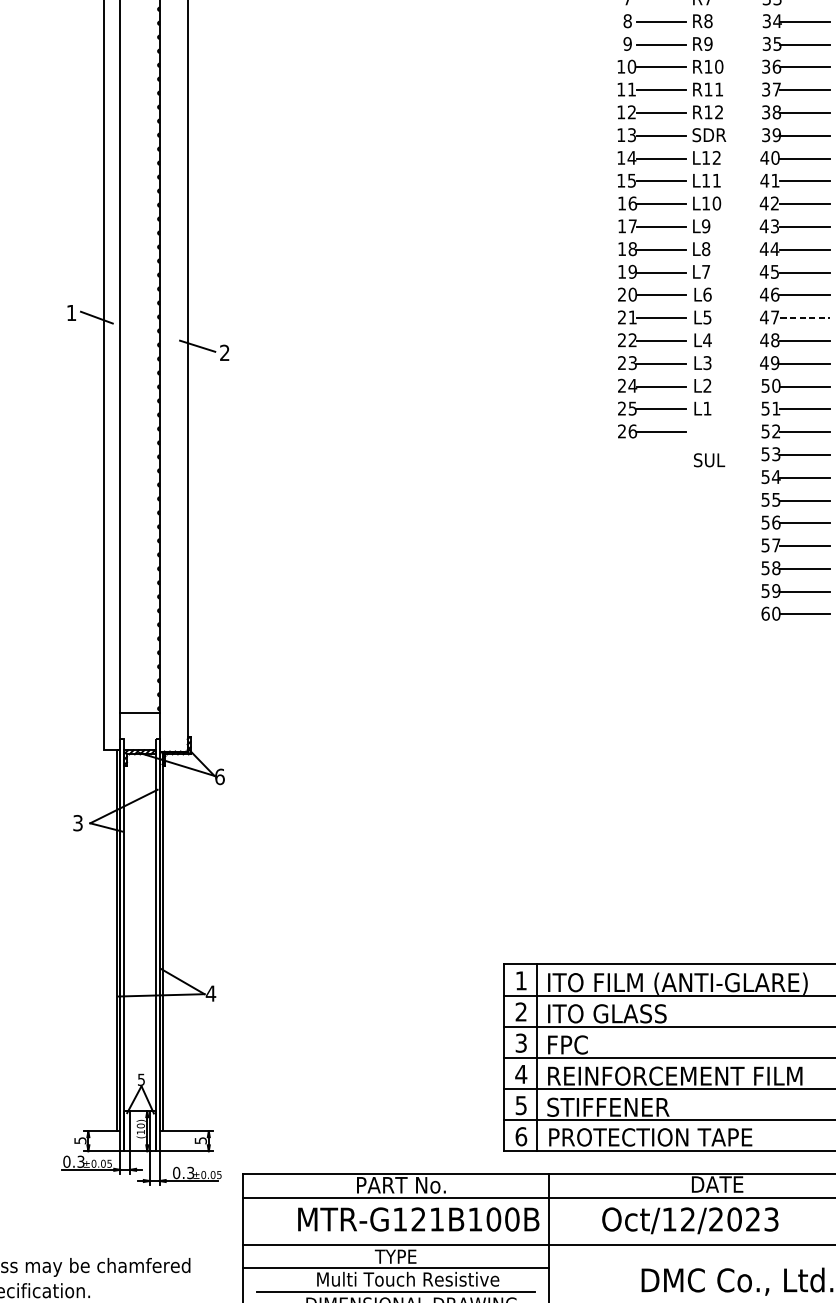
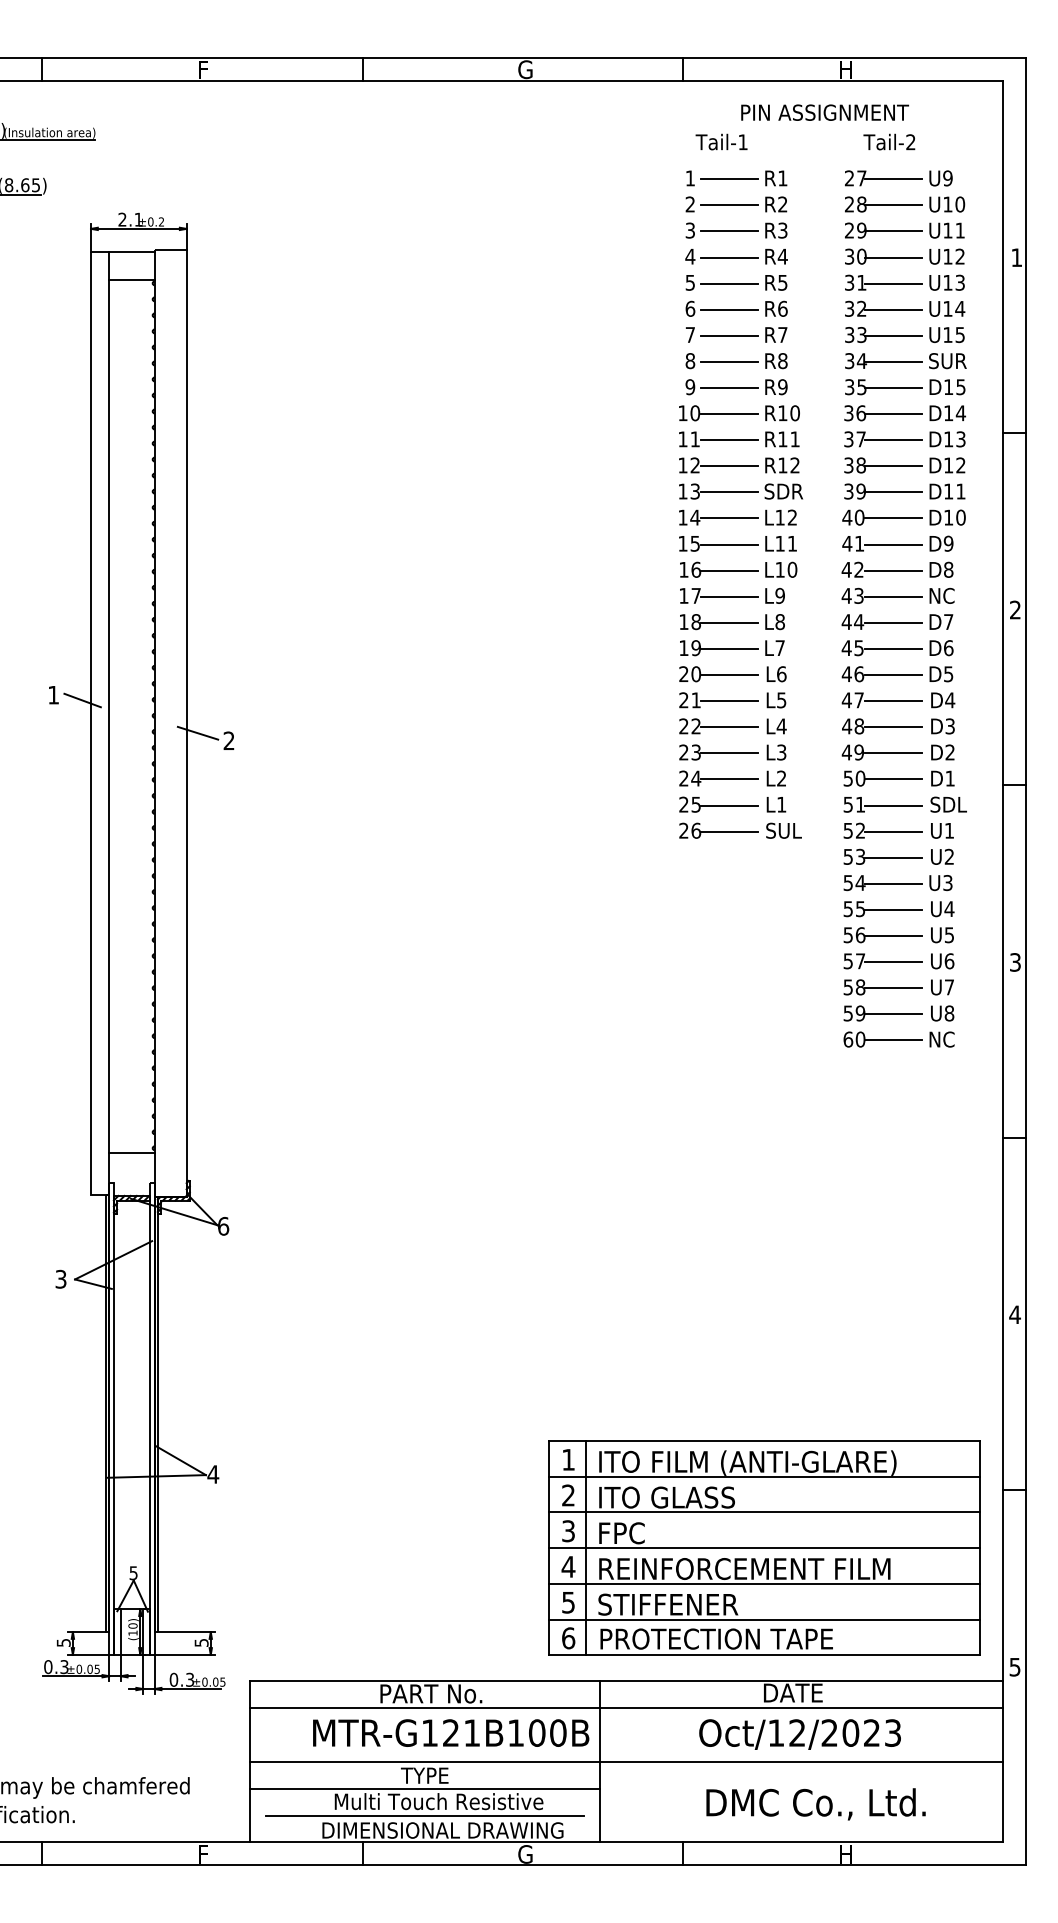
line: (805, 318) -> (894, 701), dashed -> solid
text: (709, 459) -> (783, 830), moved
text: (689, 1220) -> (799, 1734), moved

